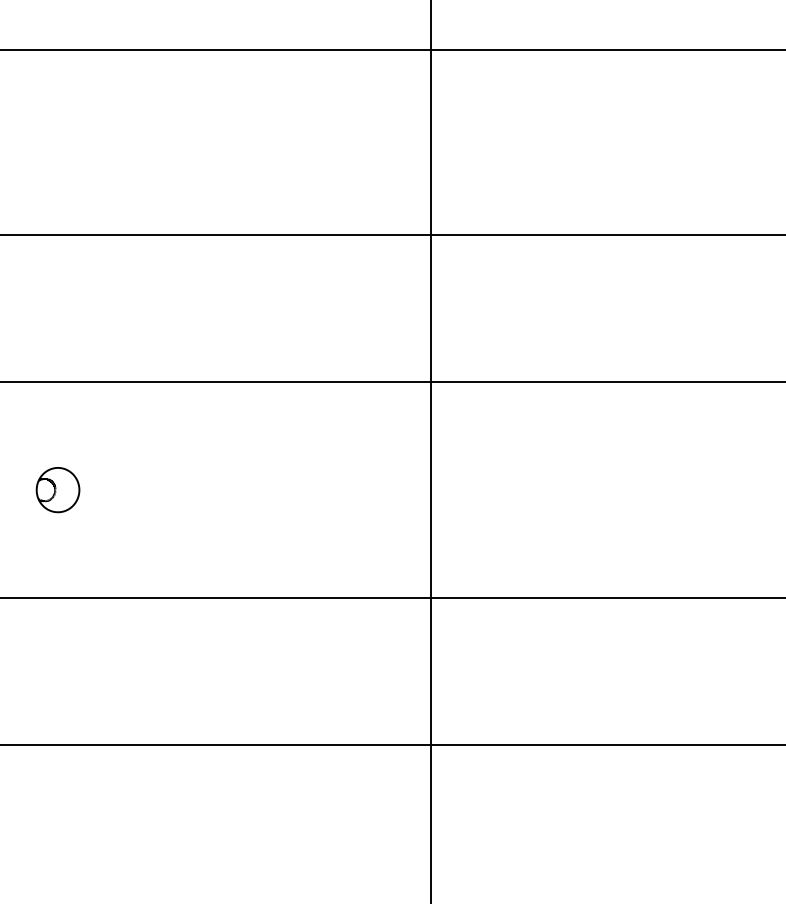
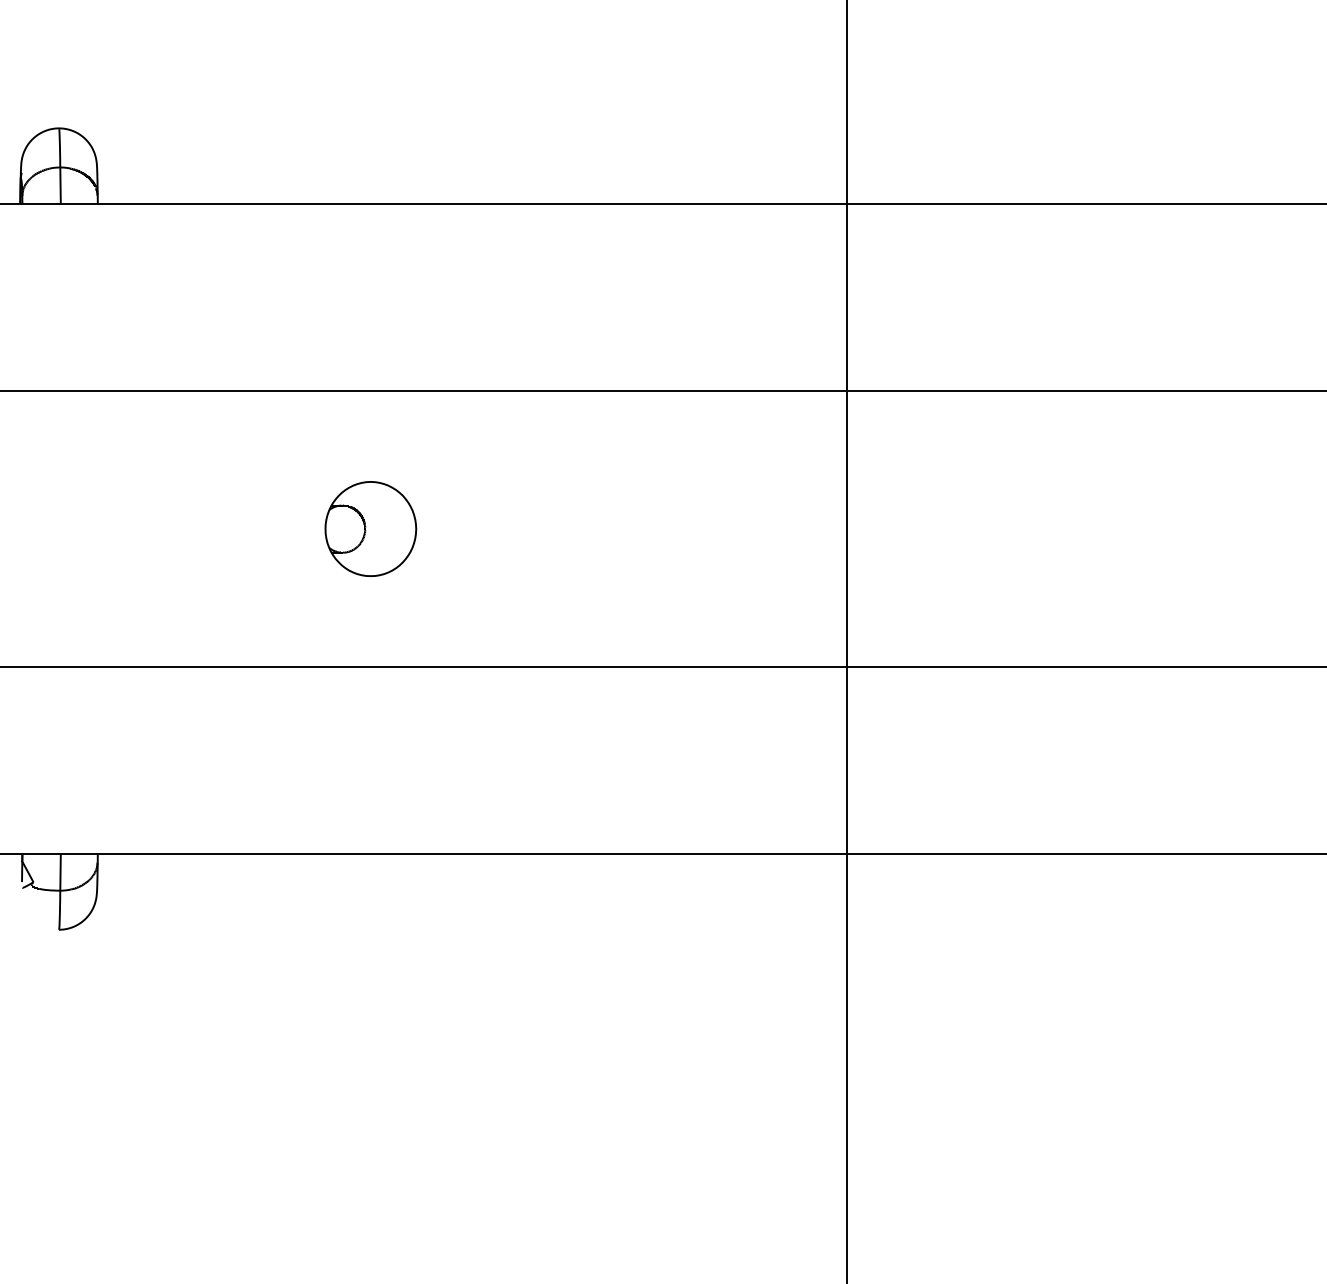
part: (57, 489) -> (370, 528), size x1.67

